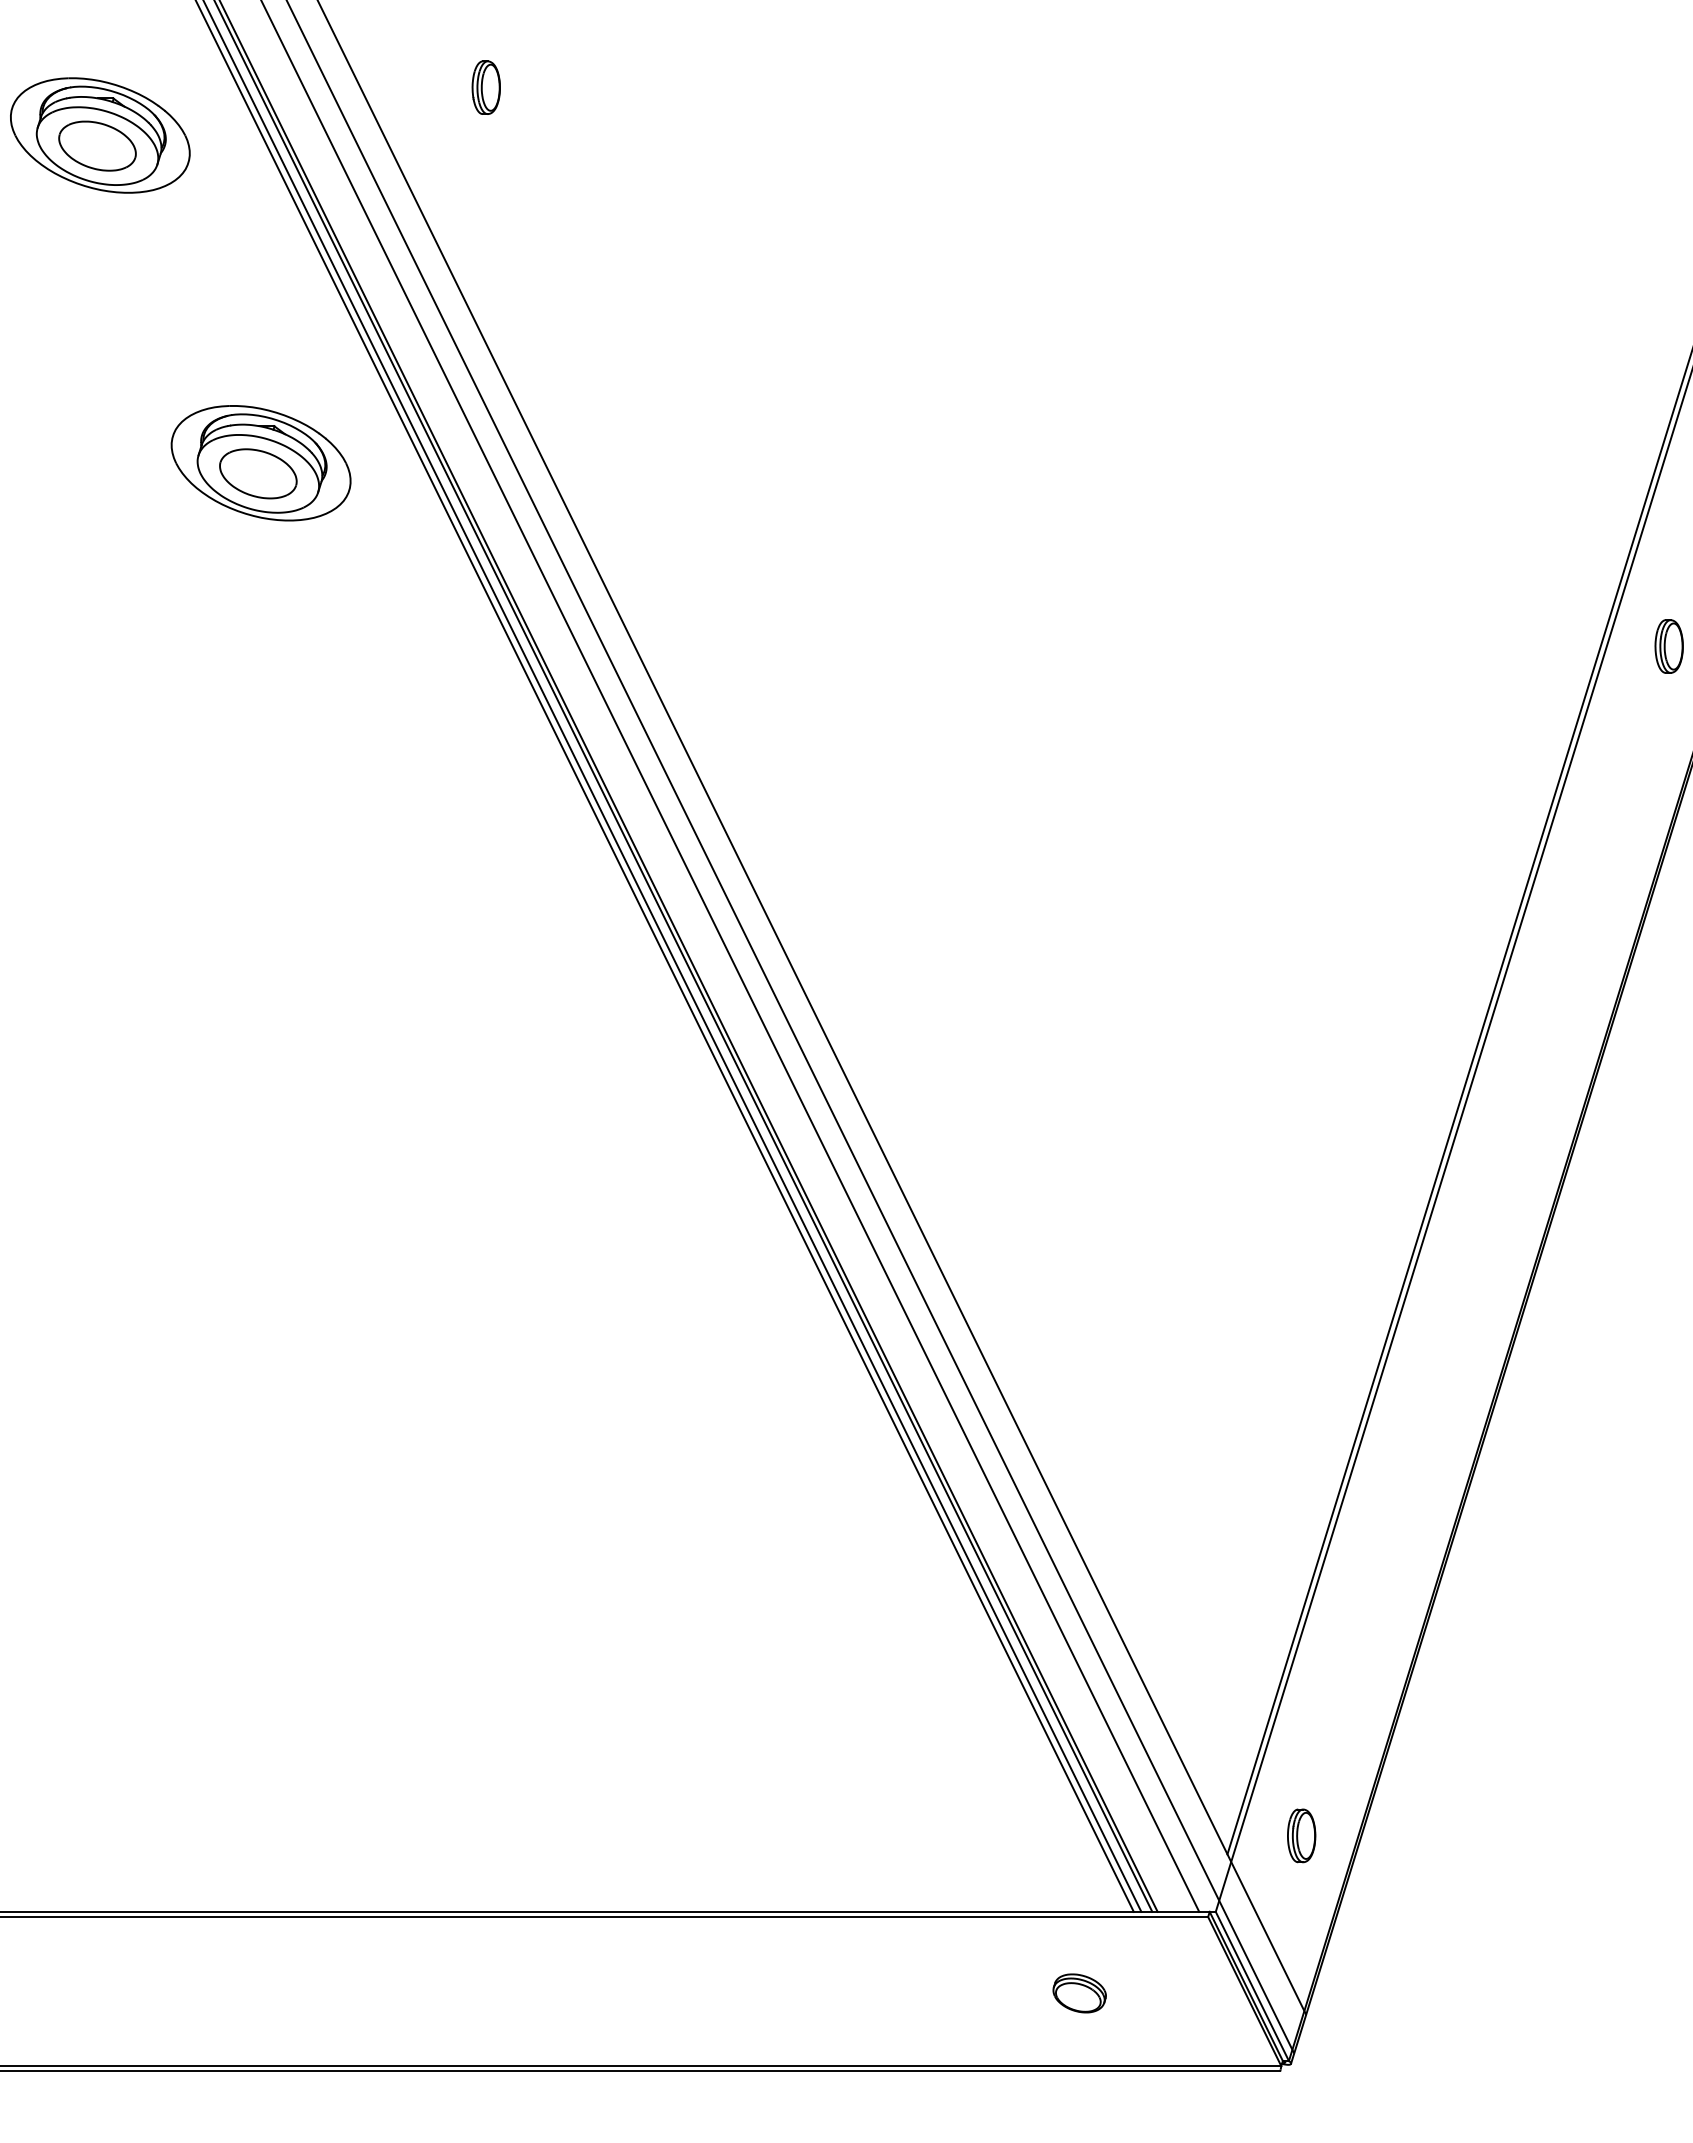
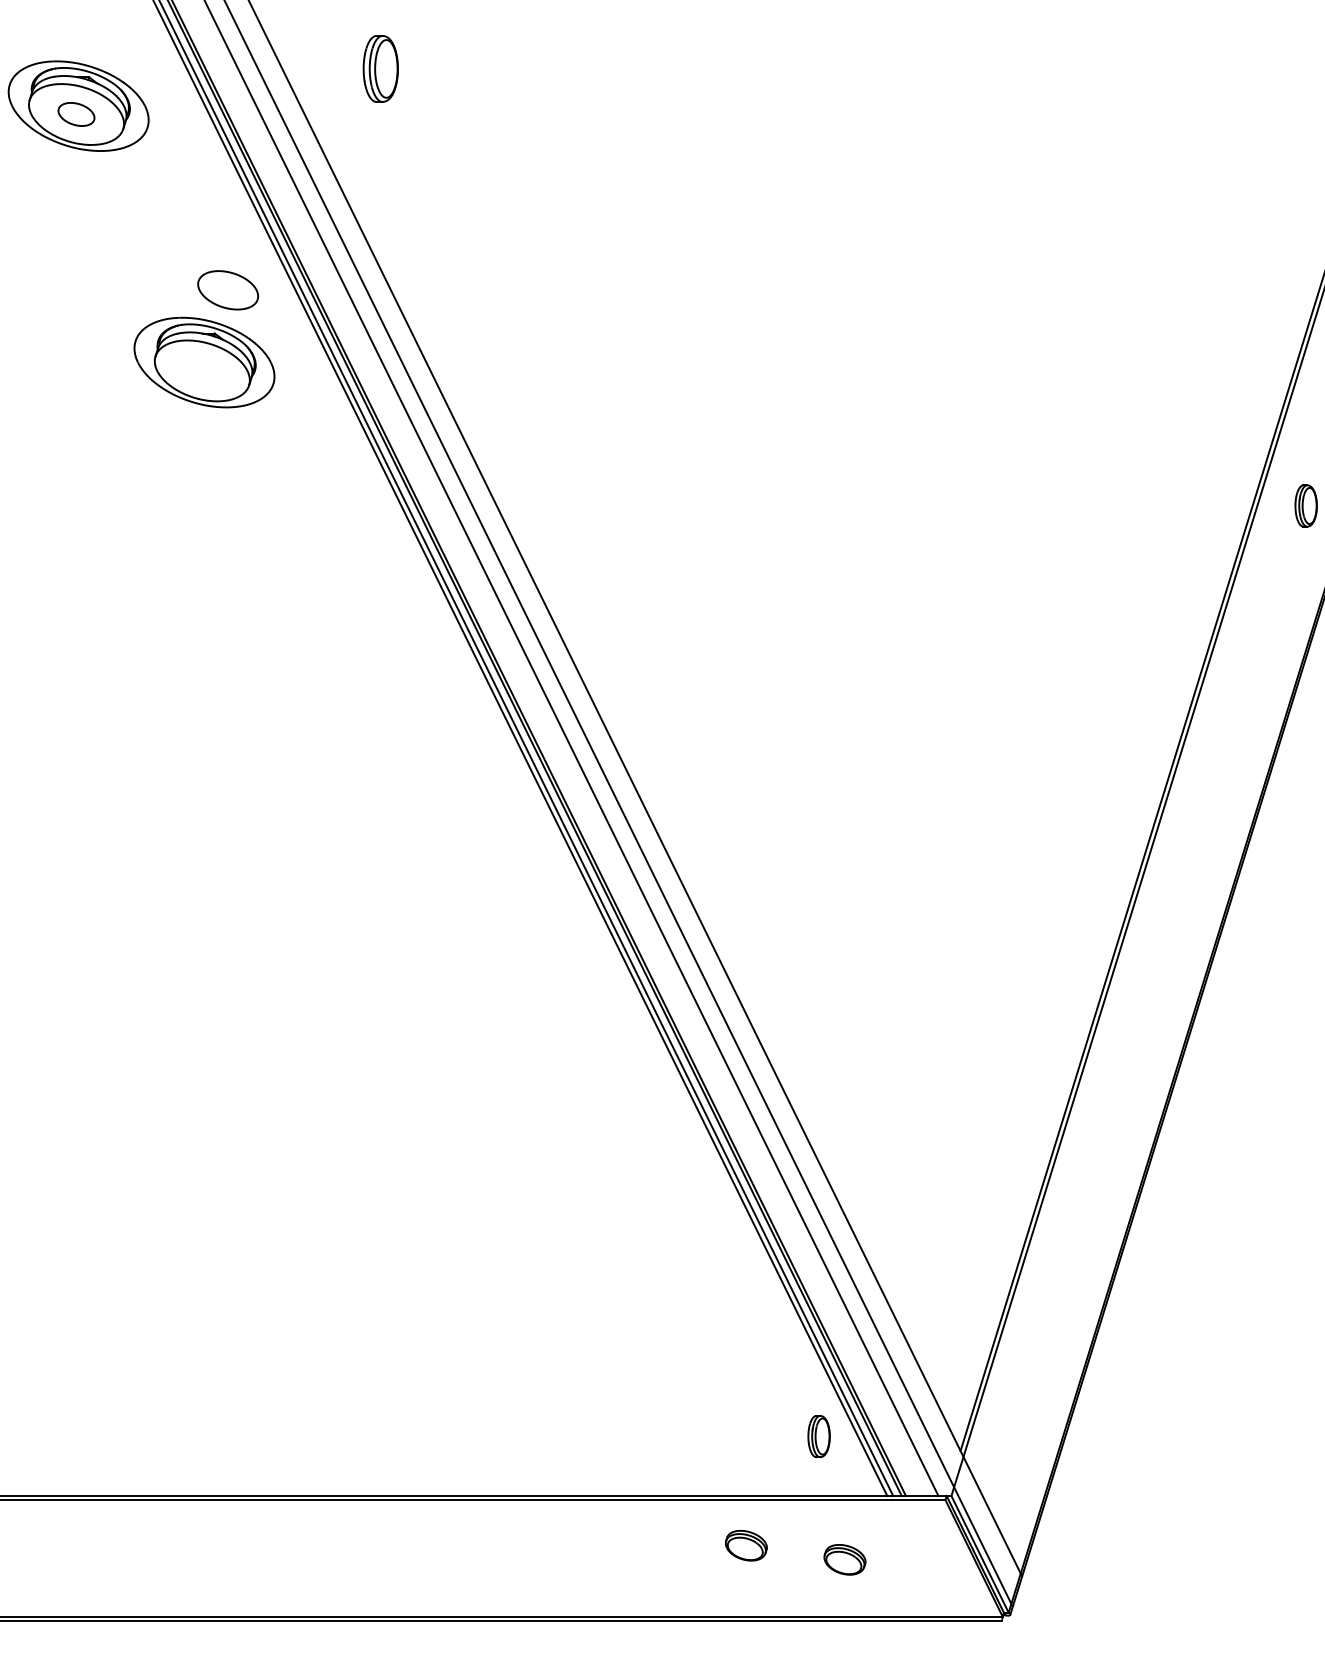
part: (485, 87) -> (380, 68), size x1.6
part: (97, 145) -> (76, 113), size x0.6
part: (258, 473) -> (228, 290), moved
part: (1301, 1835) -> (818, 1436), moved
part: (953, 1975) -> (746, 1545), added

